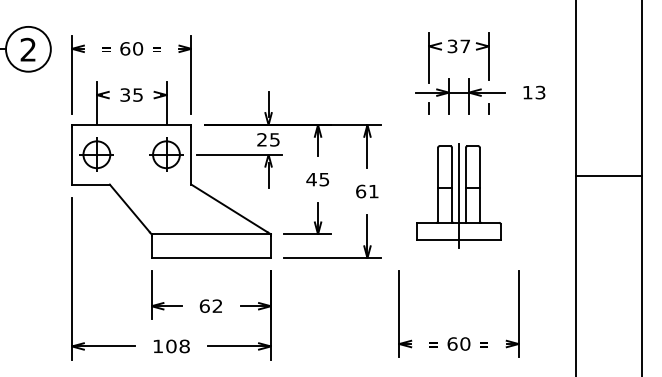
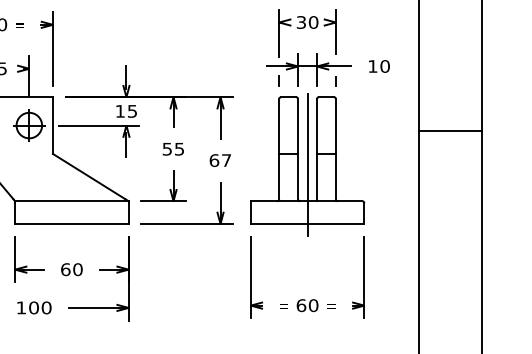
text: (465, 46) -> (313, 22), 37 -> 30
text: (540, 92) -> (385, 66), 13 -> 10
text: (261, 139) -> (119, 111), 25 -> 15
line: (608, 175) -> (449, 131), moved
text: (311, 179) -> (167, 149), 45 -> 55
text: (373, 191) -> (226, 160), 61 -> 67
part: (458, 195) -> (307, 164), size x1.43
text: (217, 305) -> (77, 268), 62 -> 60
text: (184, 346) -> (46, 307), 108 -> 100

